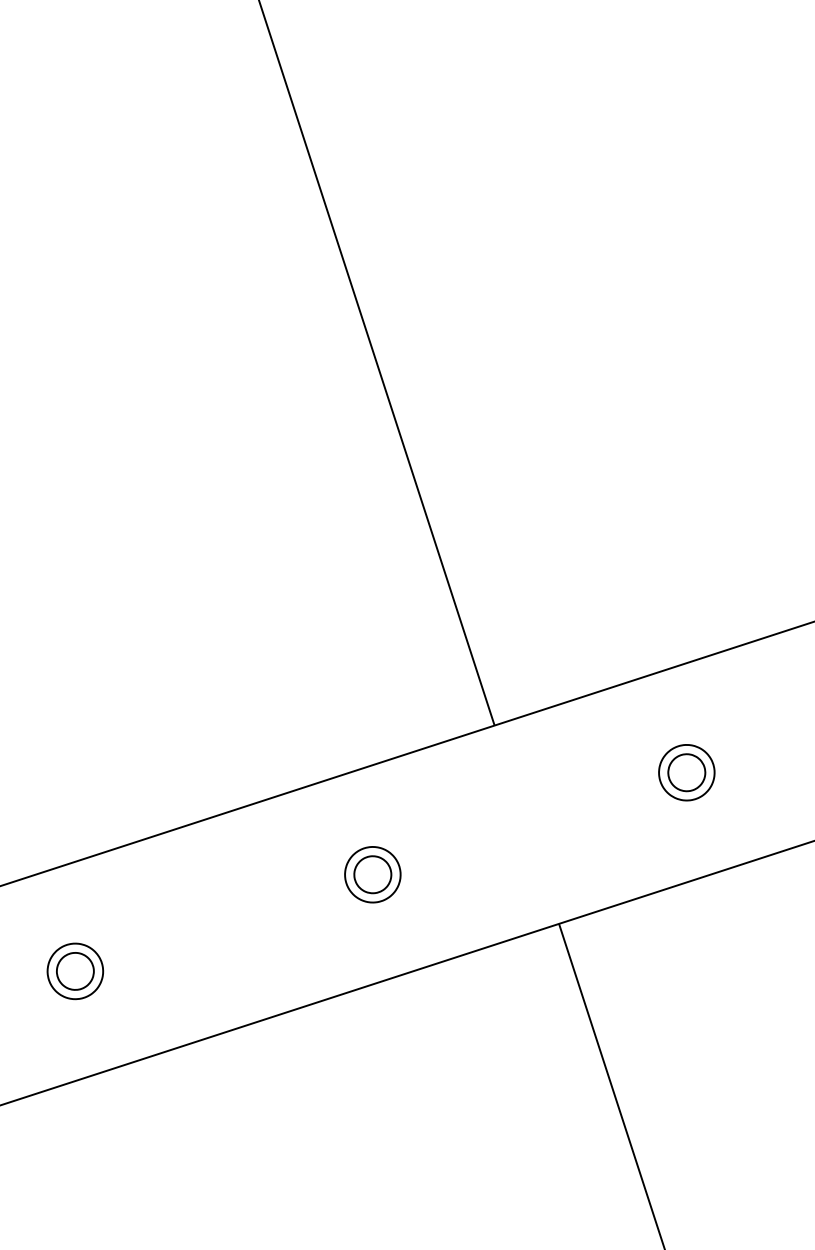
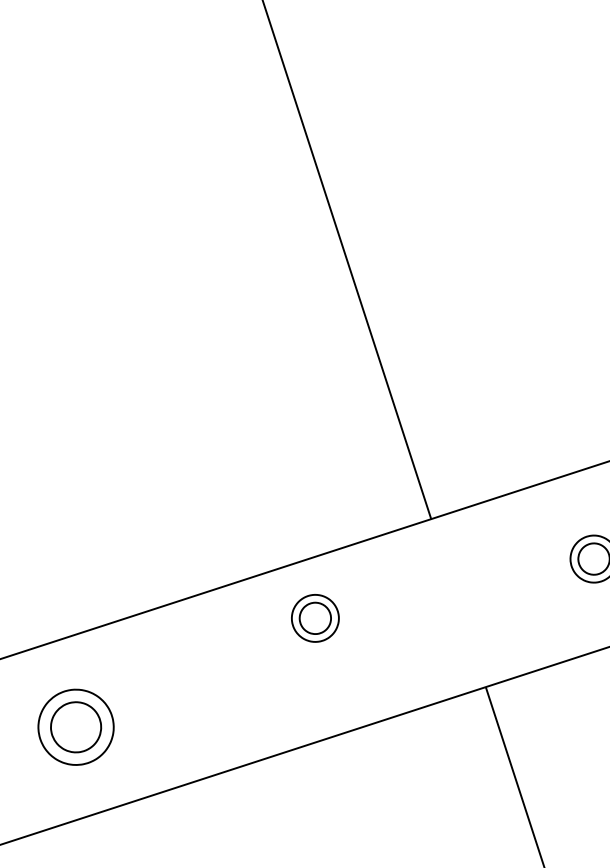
part: (372, 874) -> (315, 618), moved
part: (75, 971) -> (76, 727), size x1.6

